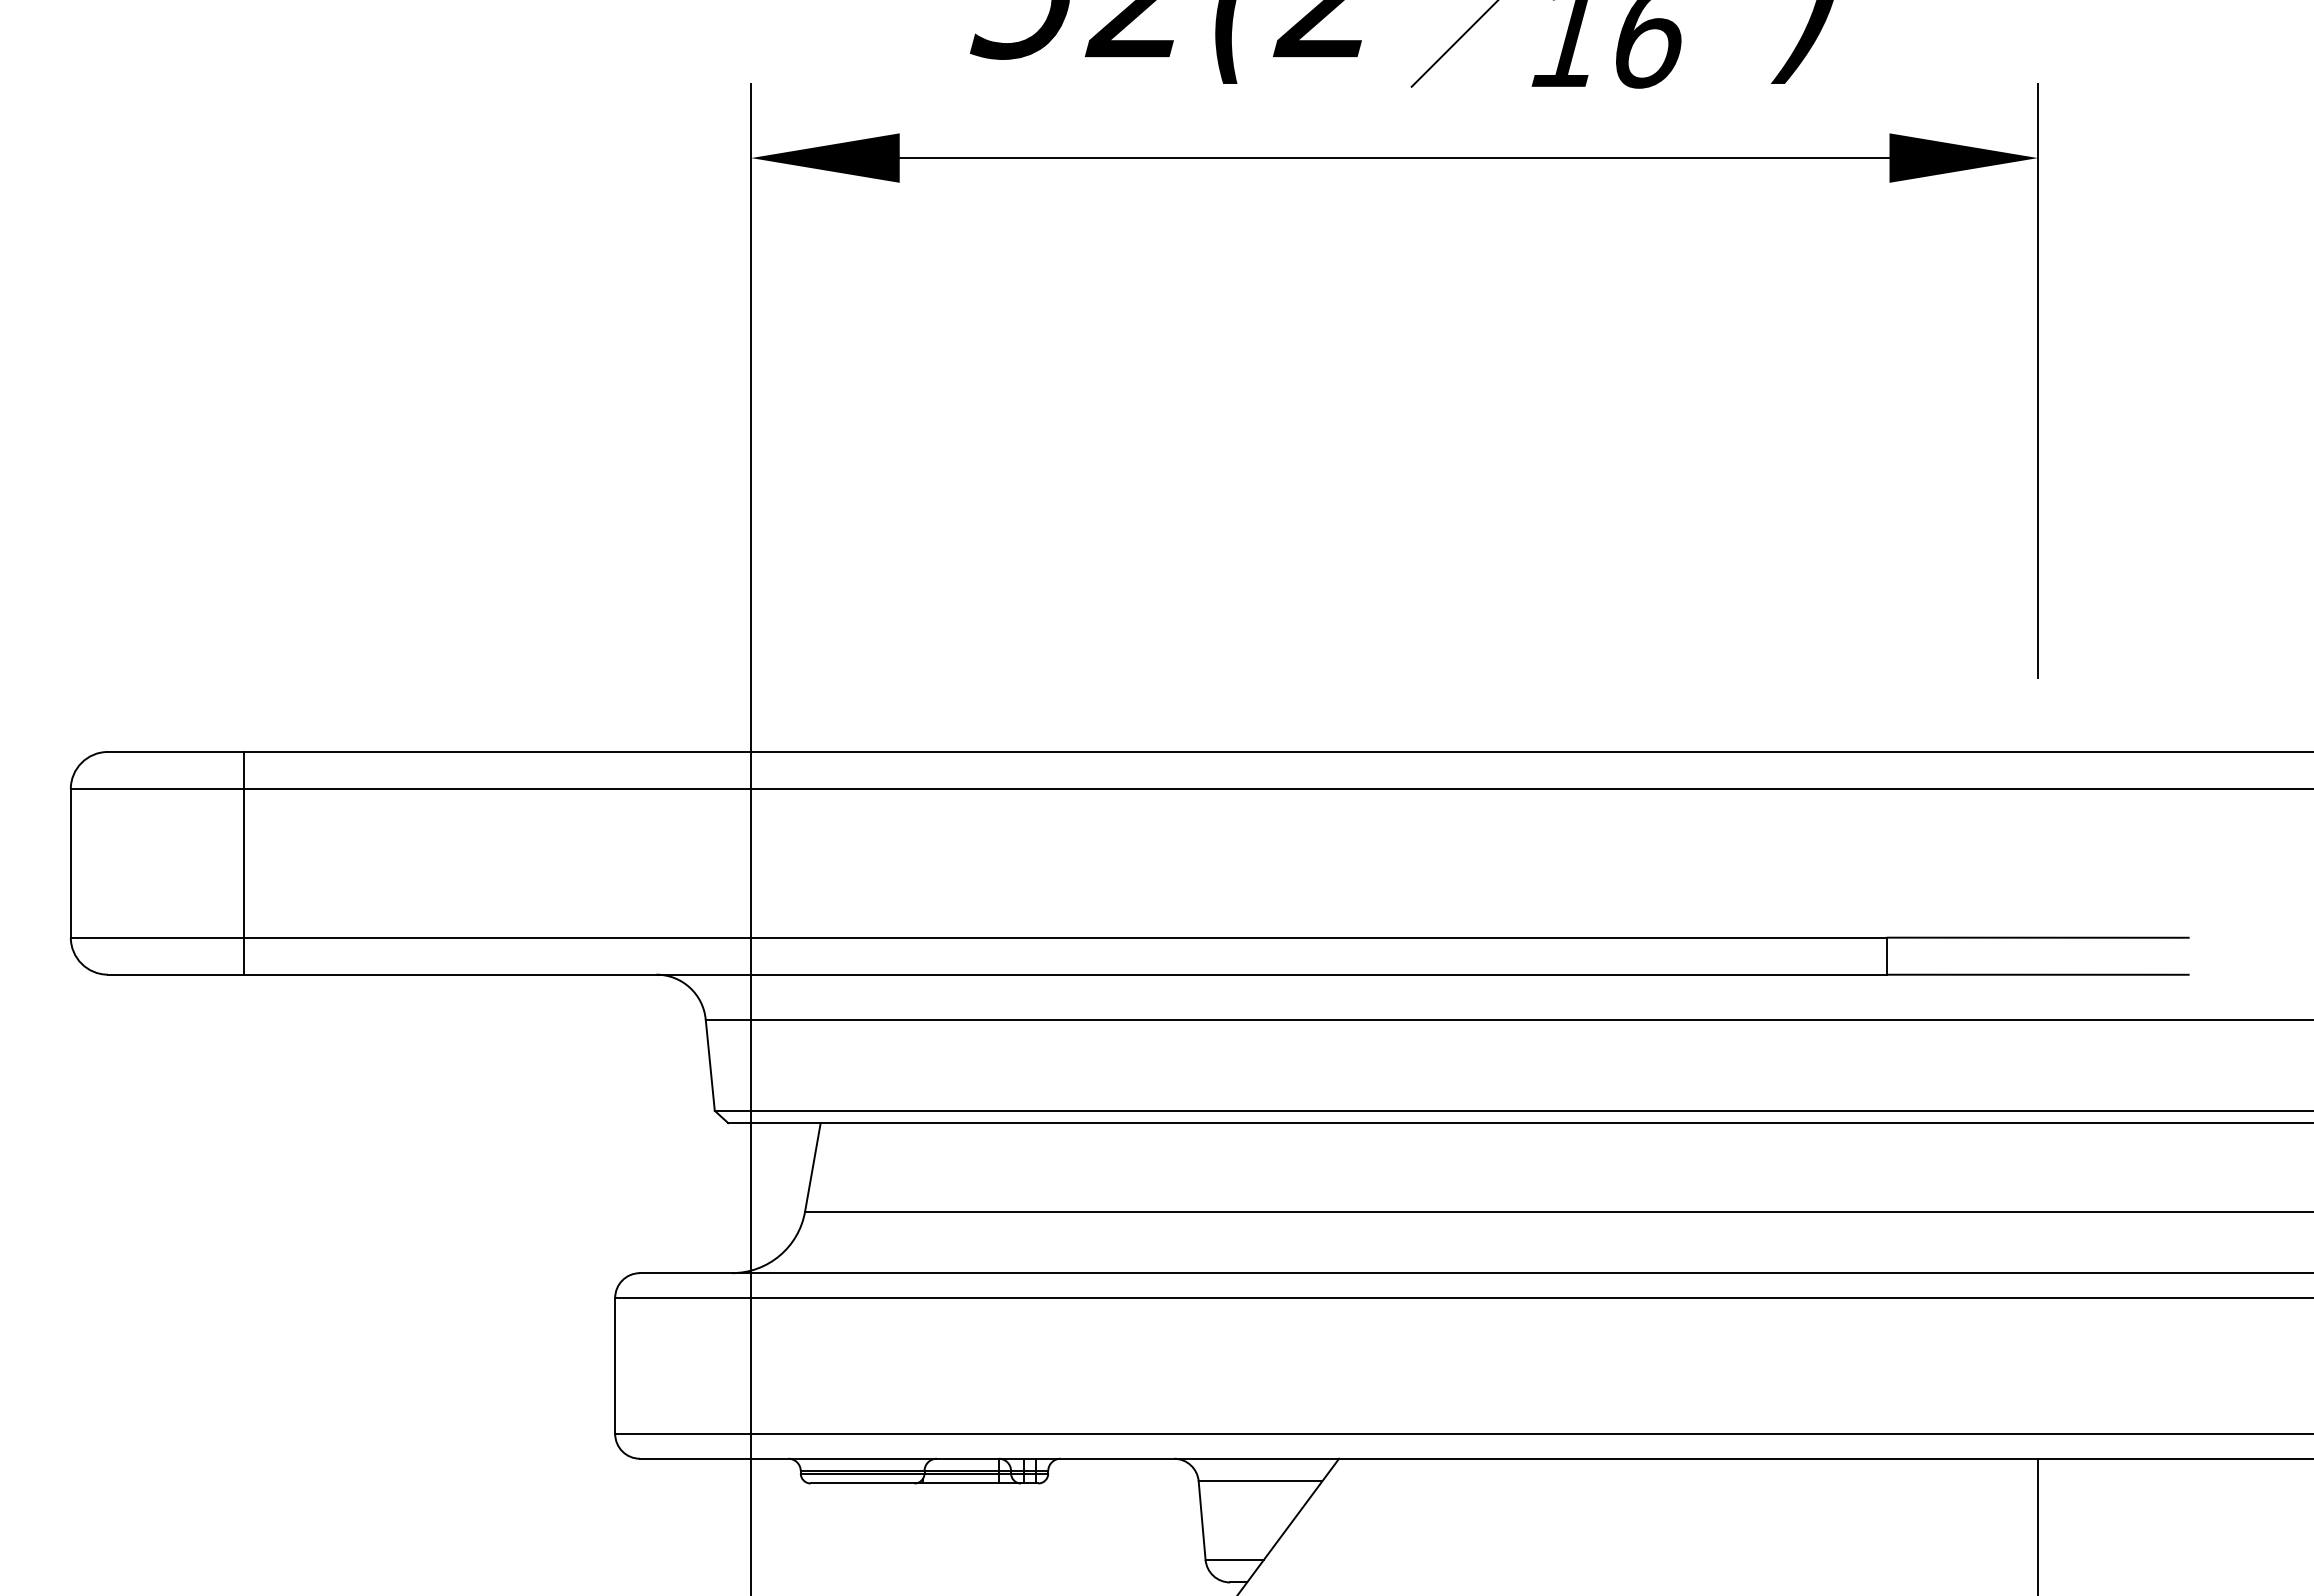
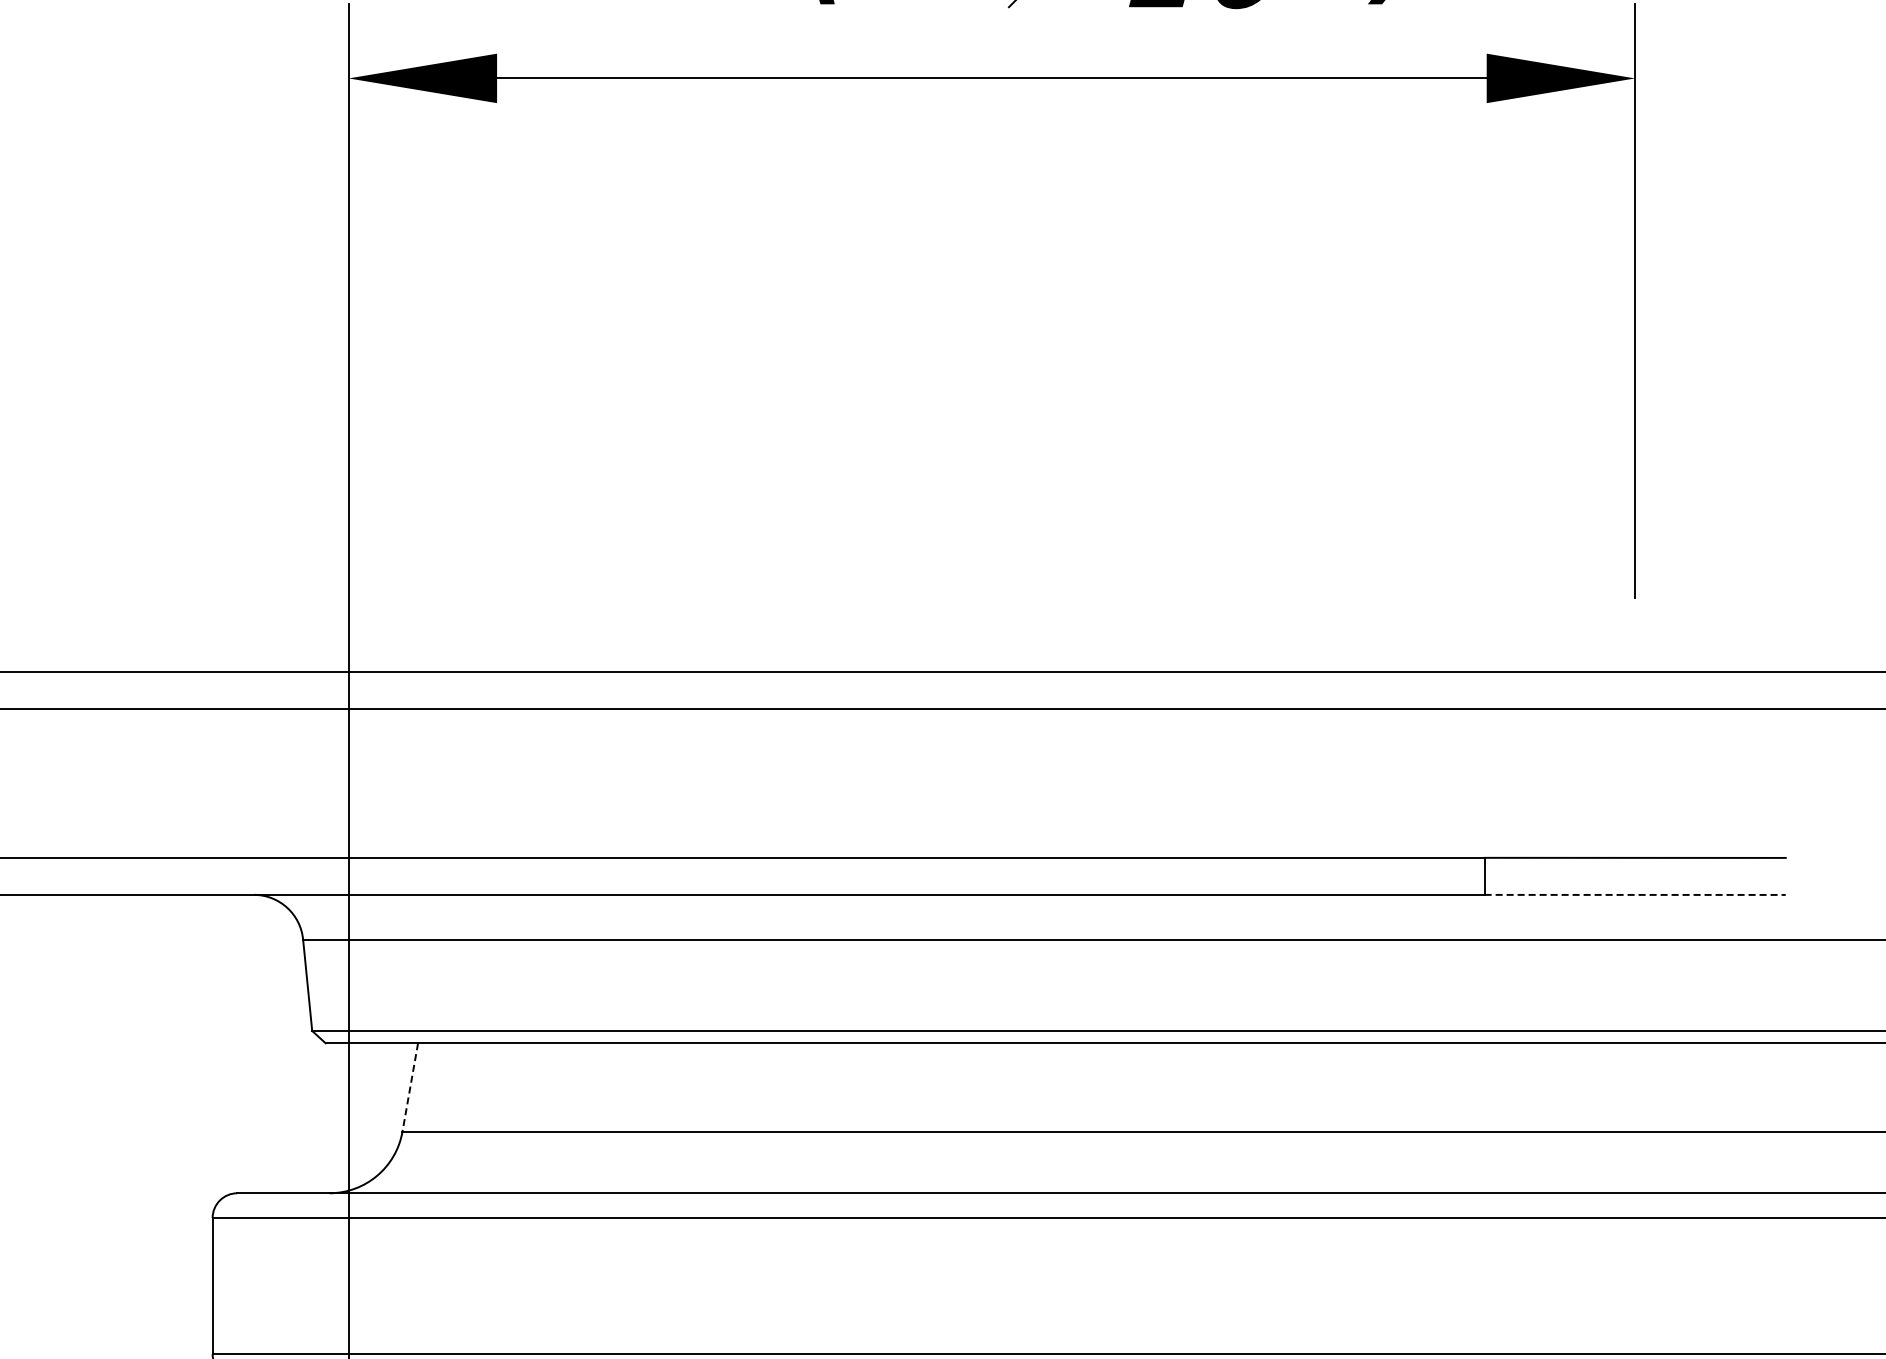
line: (2038, 974) -> (1635, 894), solid -> dashed
line: (812, 1167) -> (409, 1087), solid -> dashed

